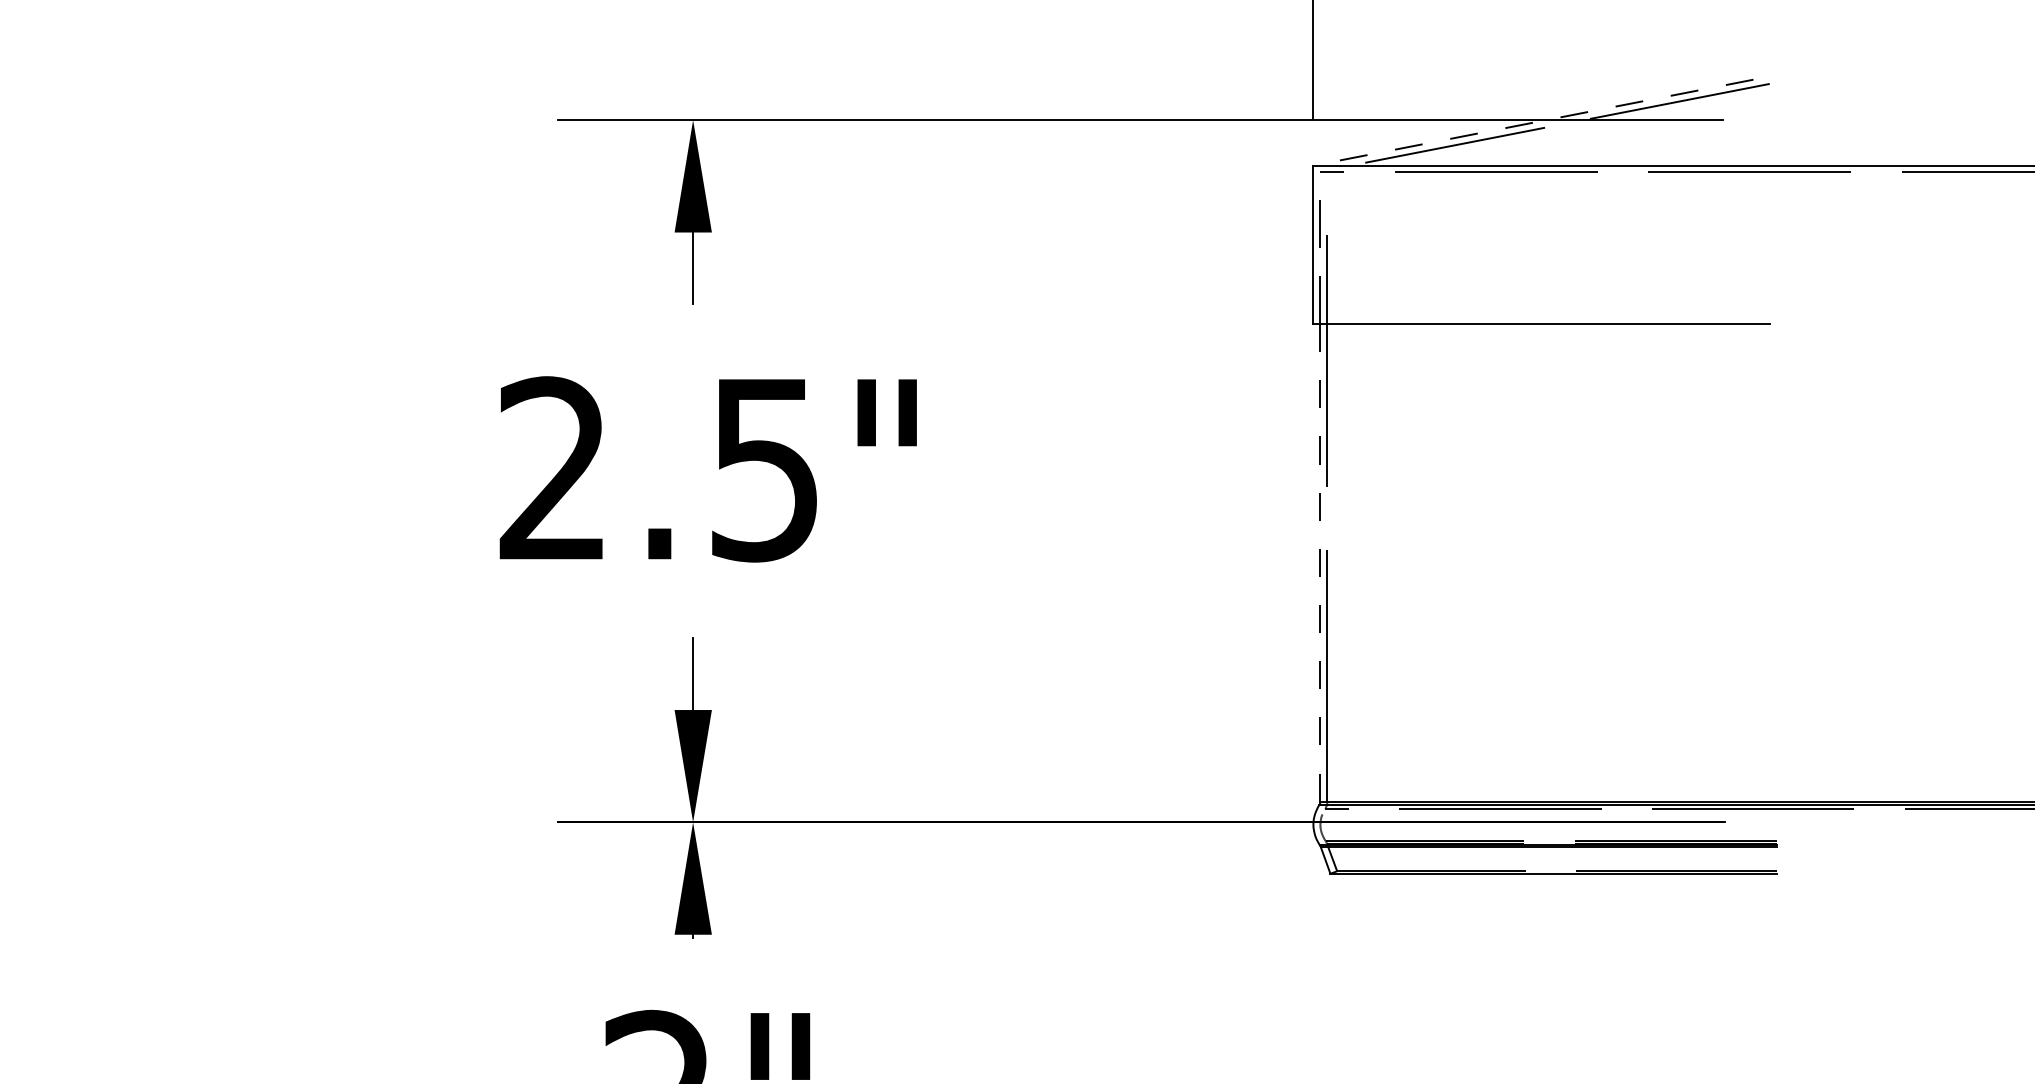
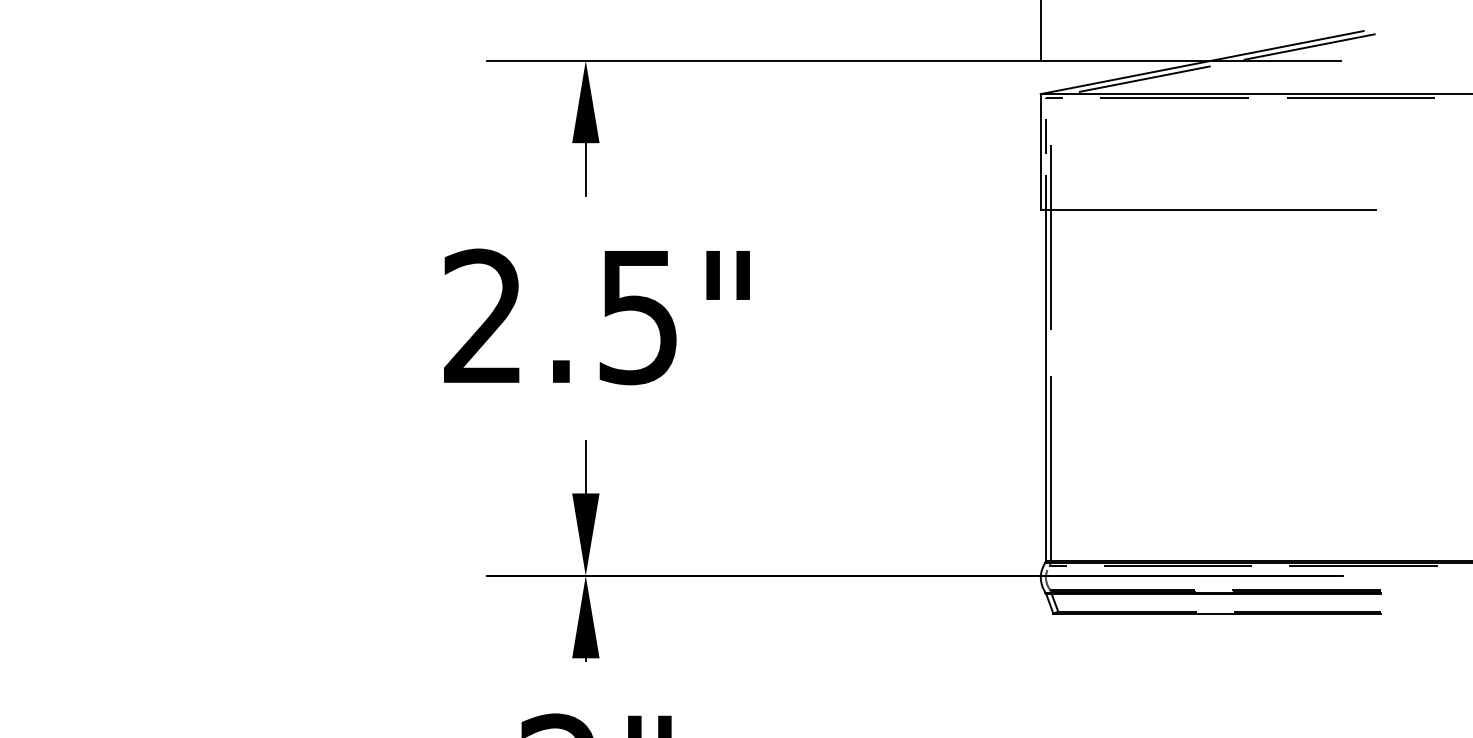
line: (1532, 122) -> (1201, 62), dashed -> solid
line: (1320, 562) -> (1046, 385), dashed -> solid

